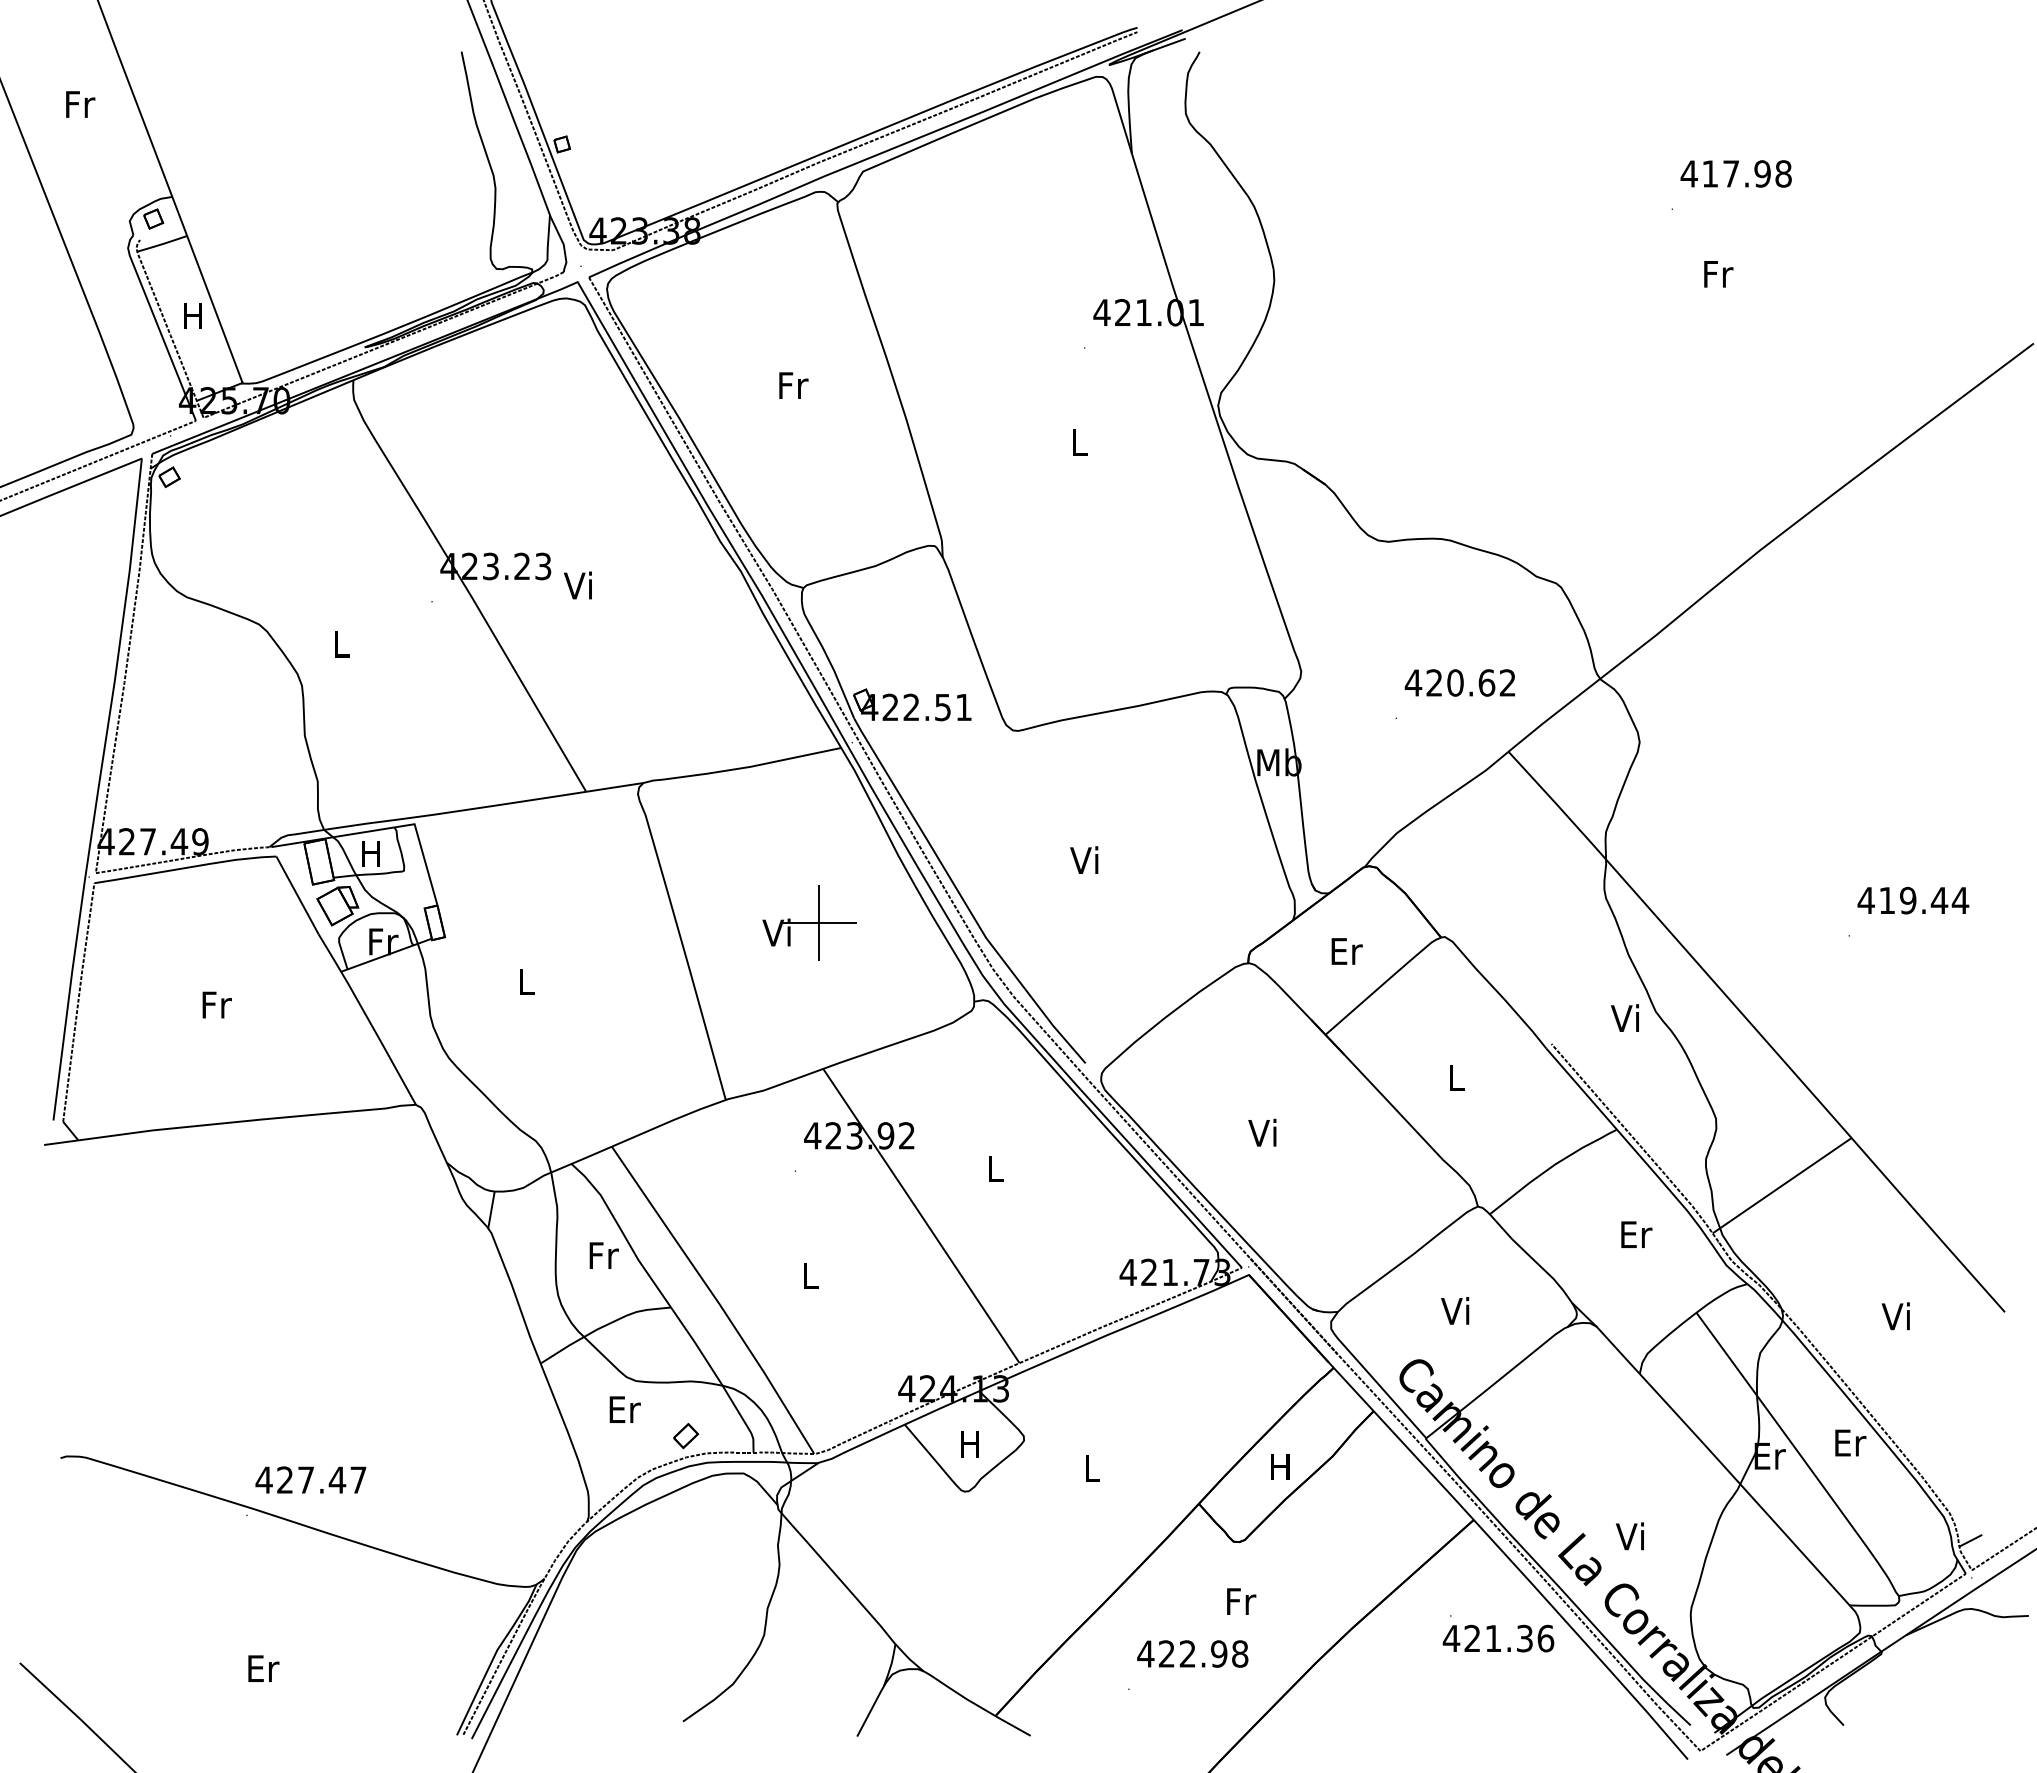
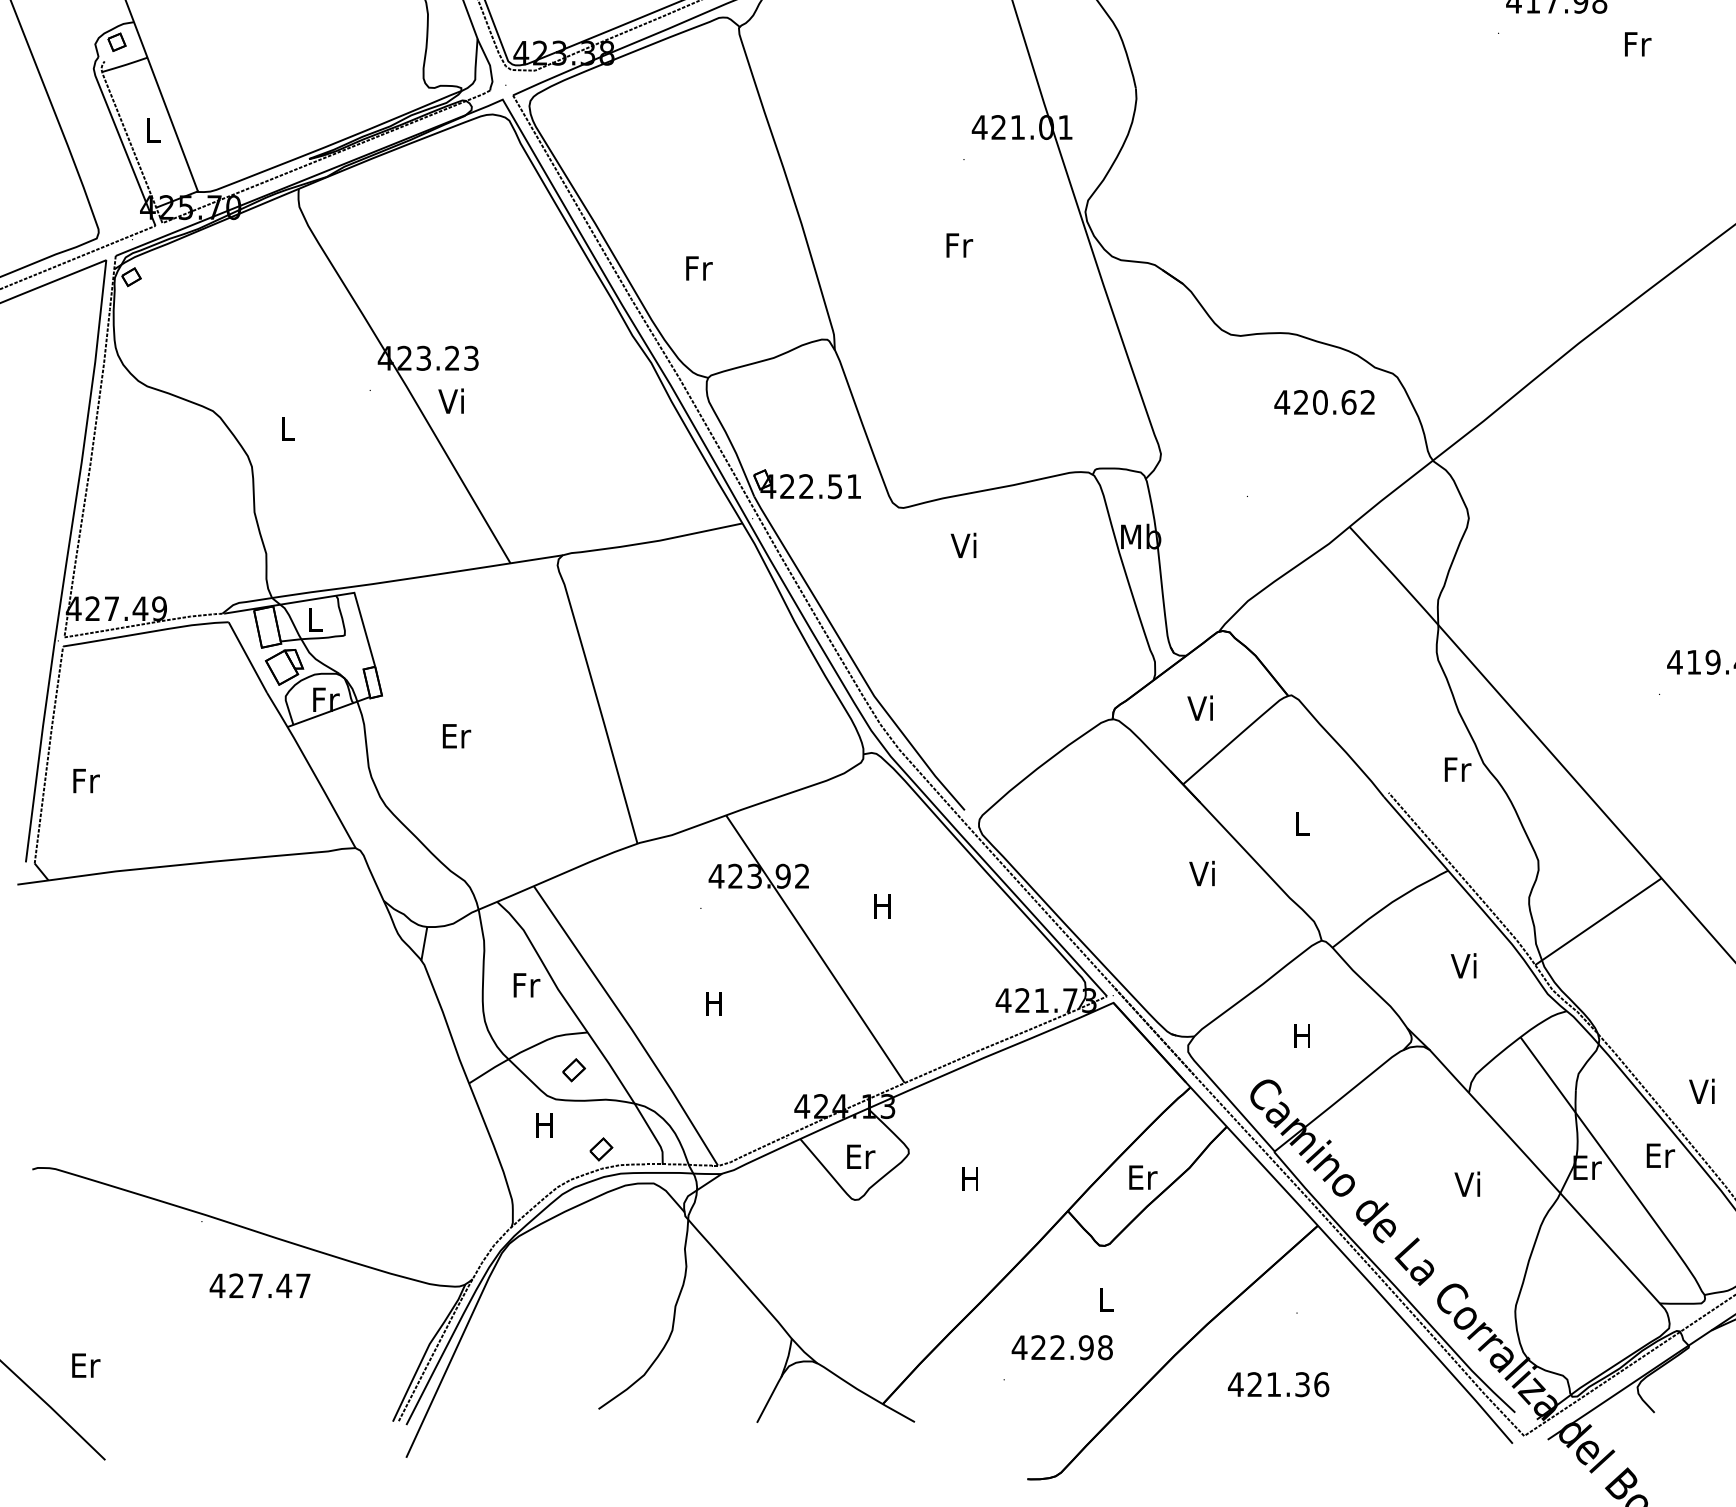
text: (1718, 274) -> (1637, 44), moved
text: (192, 315) -> (152, 130), H -> L
text: (793, 385) -> (699, 268), moved
text: (1079, 442) -> (959, 245), L -> Fr
text: (577, 585) -> (450, 401), moved
text: (1459, 682) -> (1324, 402), moved
text: (370, 853) -> (314, 619), H -> L
text: (1084, 859) -> (963, 544), moved
part: (809, 922) -> (713, 682), removed
text: (1346, 950) -> (1202, 707), Er -> Vi
text: (526, 981) -> (456, 735), L -> Er
text: (216, 1004) -> (85, 780), moved
text: (1626, 1017) -> (1456, 768), Vi -> Fr
text: (1262, 1132) -> (1202, 873), moved
text: (994, 1168) -> (881, 906), L -> H
text: (1635, 1233) -> (1465, 965), Er -> Vi
text: (809, 1275) -> (713, 1003), L -> H
text: (1455, 1310) -> (1301, 1035), Vi -> H
text: (1895, 1316) -> (1701, 1091), moved
part: (656, 1349) -> (574, 1070), added
text: (624, 1409) -> (545, 1125), Er -> H
text: (971, 1443) -> (861, 1156), H -> Er
text: (1281, 1466) -> (1143, 1177), H -> Er
text: (1091, 1468) -> (970, 1178), L -> H
text: (310, 1479) -> (259, 1285), moved
text: (1629, 1536) -> (1466, 1184), moved
text: (1241, 1601) -> (1106, 1299), Fr -> L
text: (1498, 1638) -> (1278, 1384), moved
text: (263, 1668) -> (85, 1365), moved

